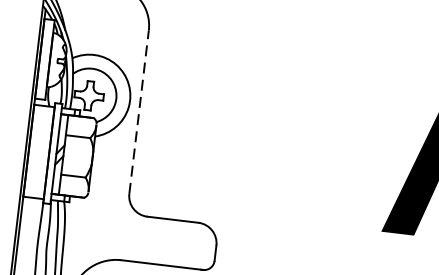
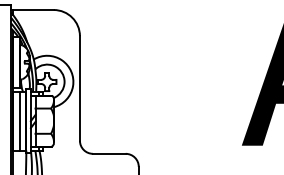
line: (138, 110) -> (79, 87), dashed -> solid
line: (38, 150) -> (19, 120), added

